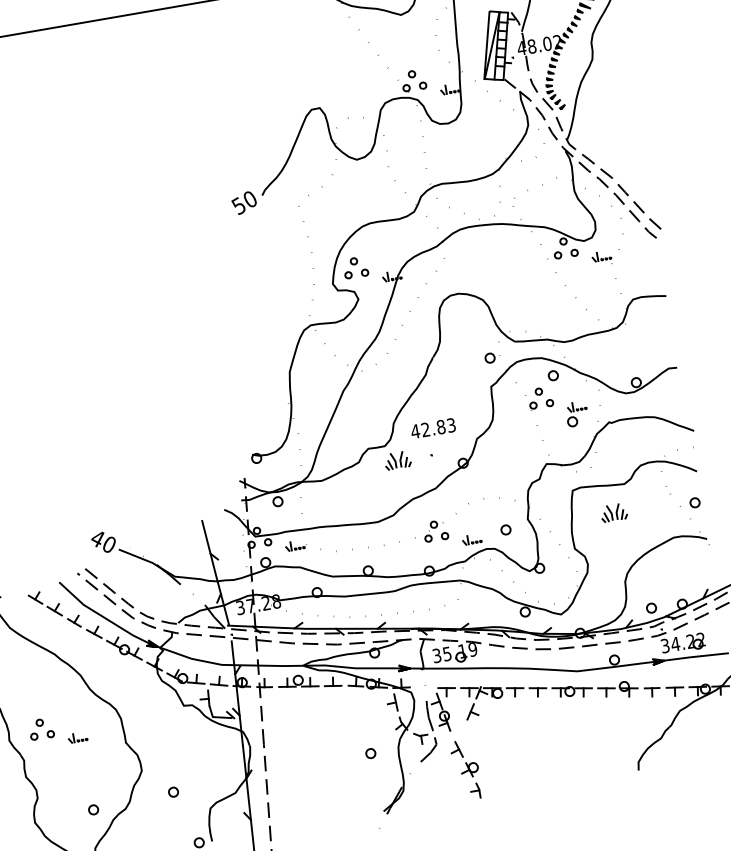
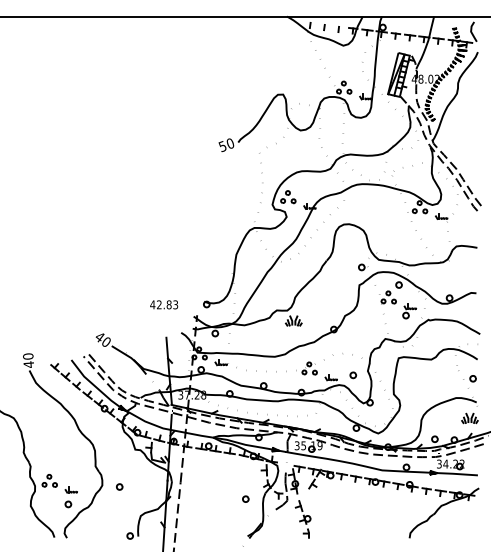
text: (433, 427) -> (164, 304), moved
part: (613, 513) -> (469, 418), moved
part: (57, 730) -> (59, 483), moved
part: (173, 791) -> (119, 486), moved

